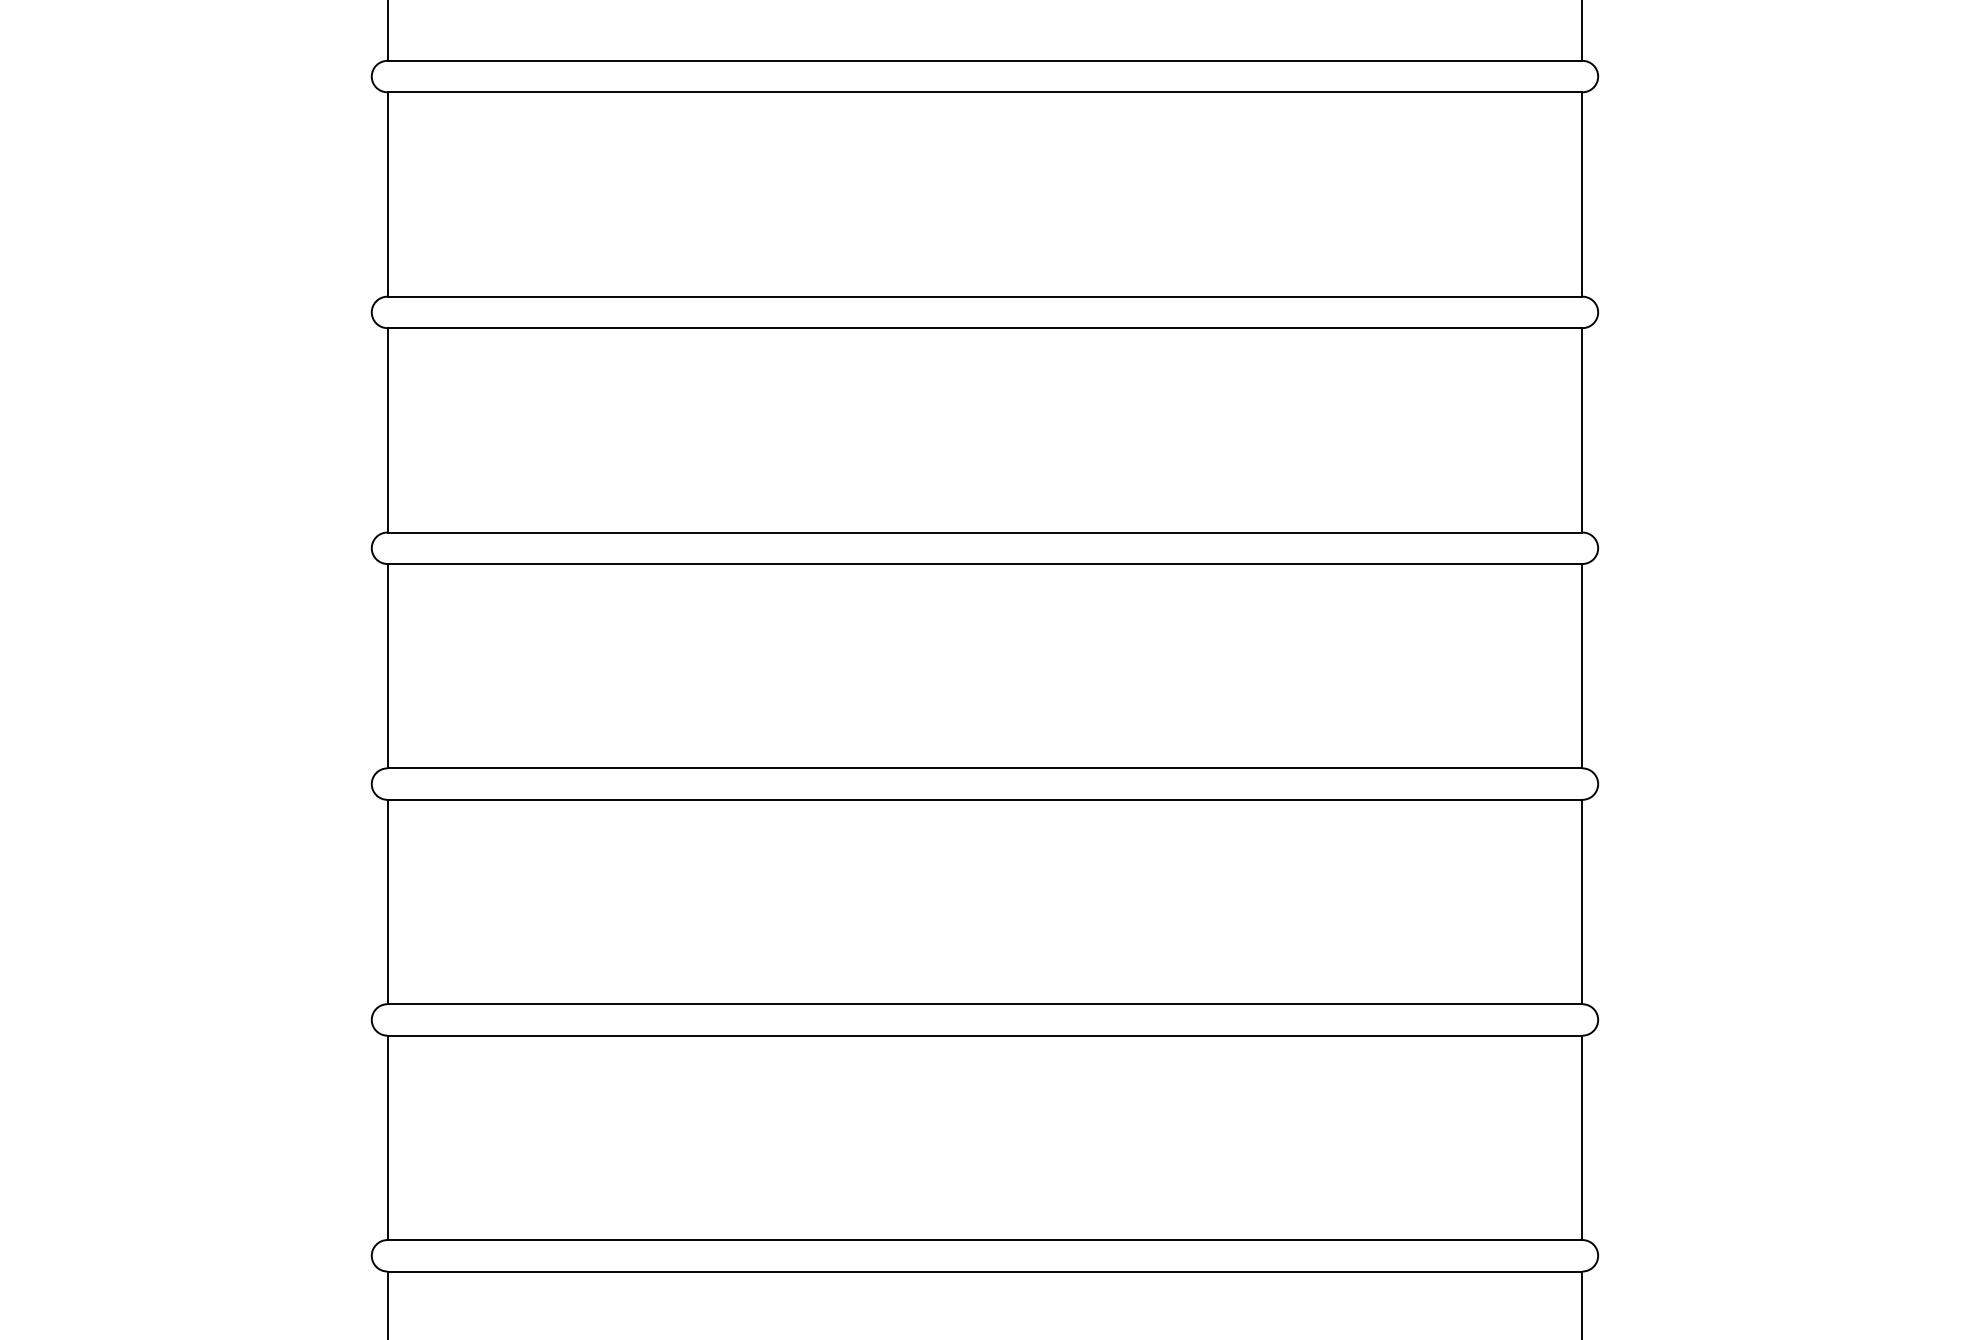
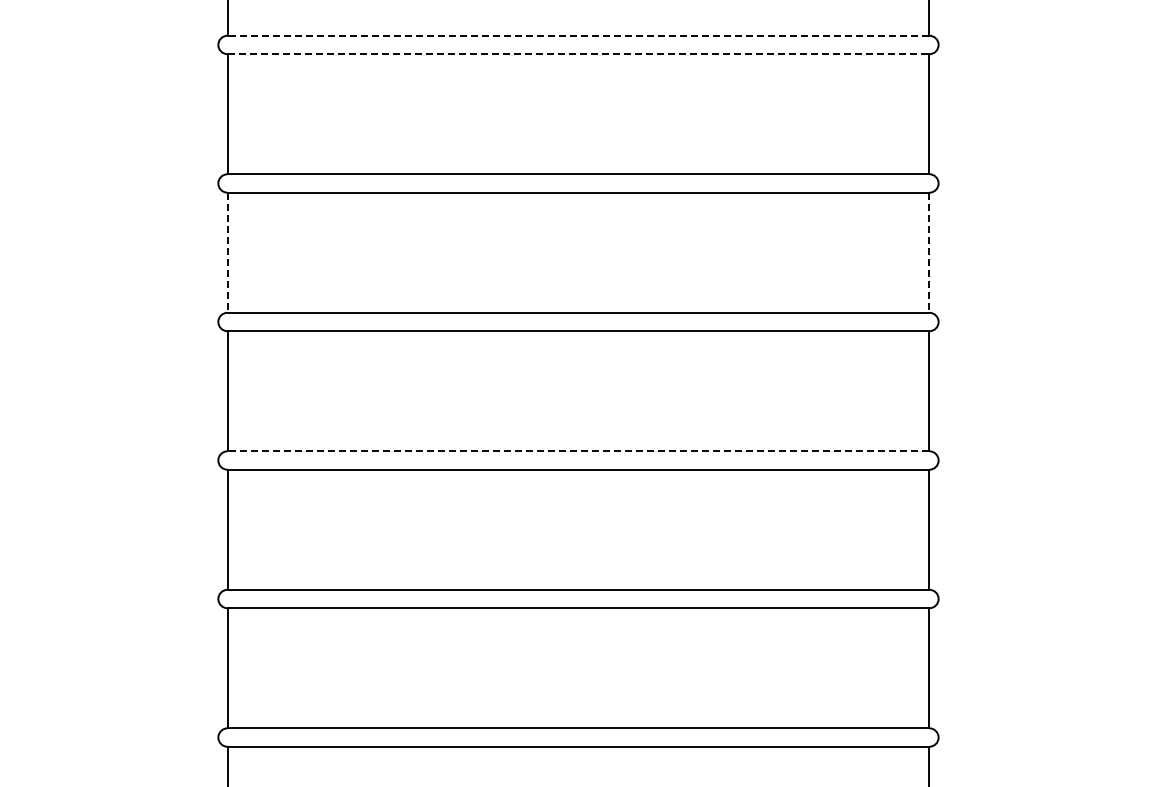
line: (985, 60) -> (578, 35), solid -> dashed
line: (985, 92) -> (578, 54), solid -> dashed
line: (387, 431) -> (227, 253), solid -> dashed
line: (1582, 431) -> (929, 253), solid -> dashed
line: (985, 768) -> (578, 451), solid -> dashed

